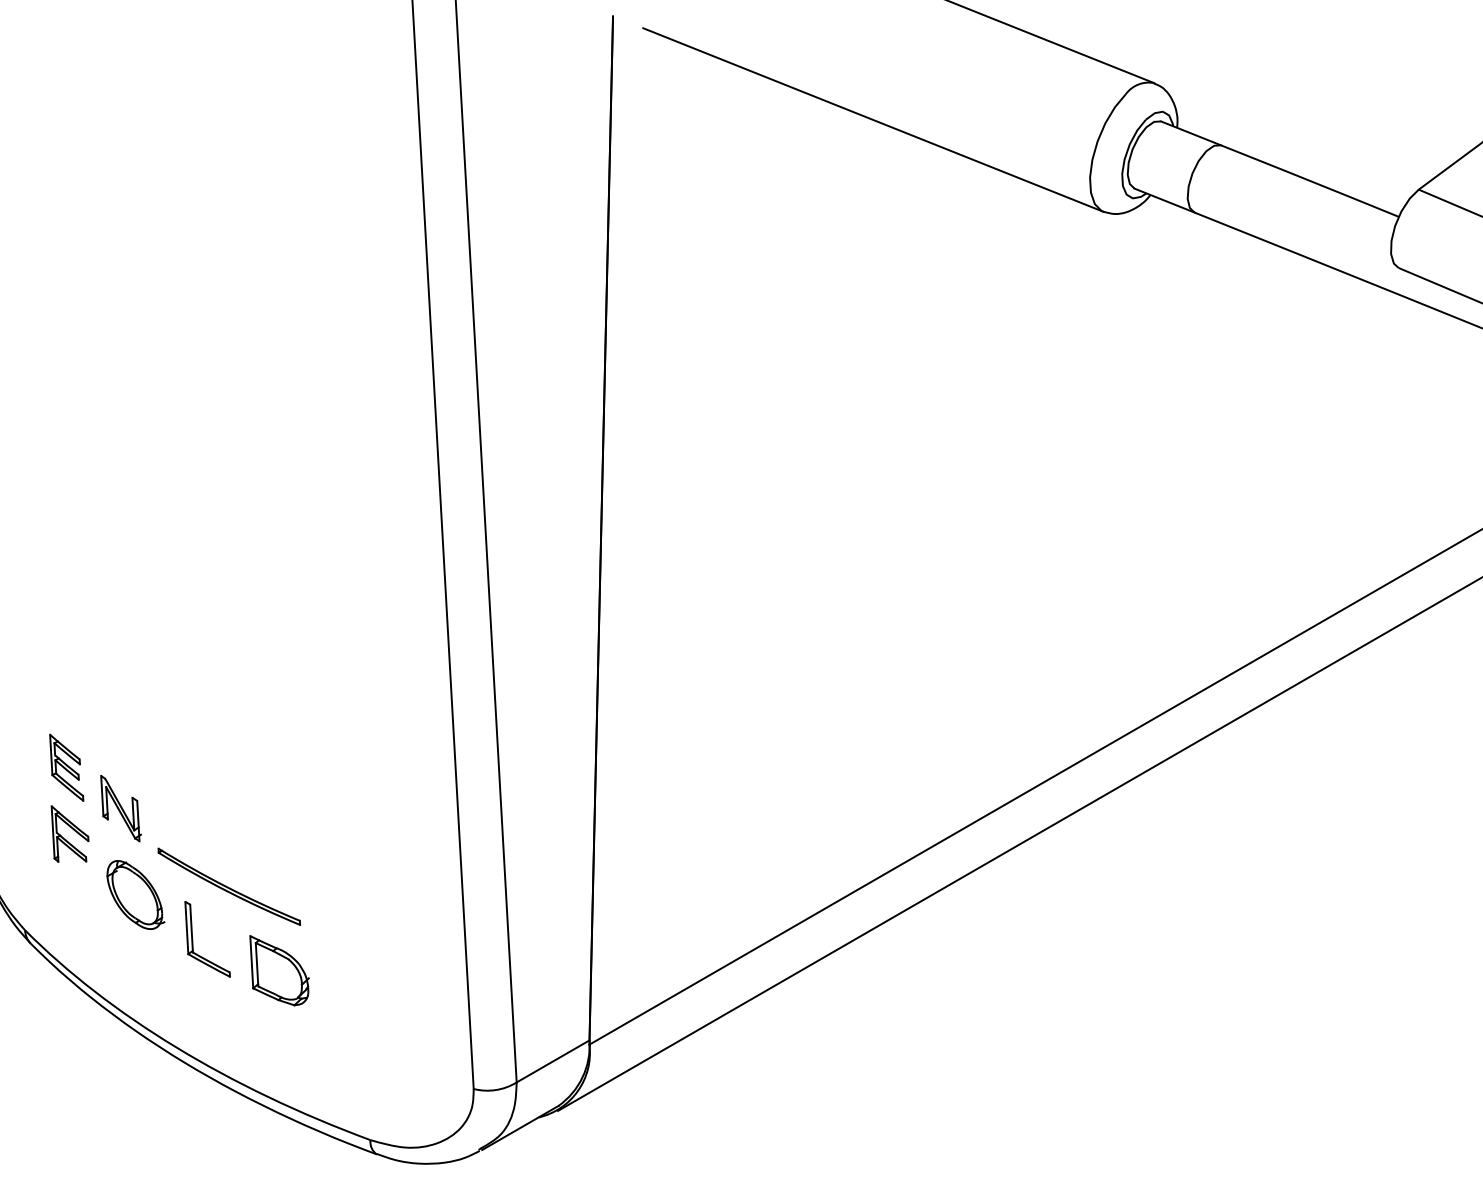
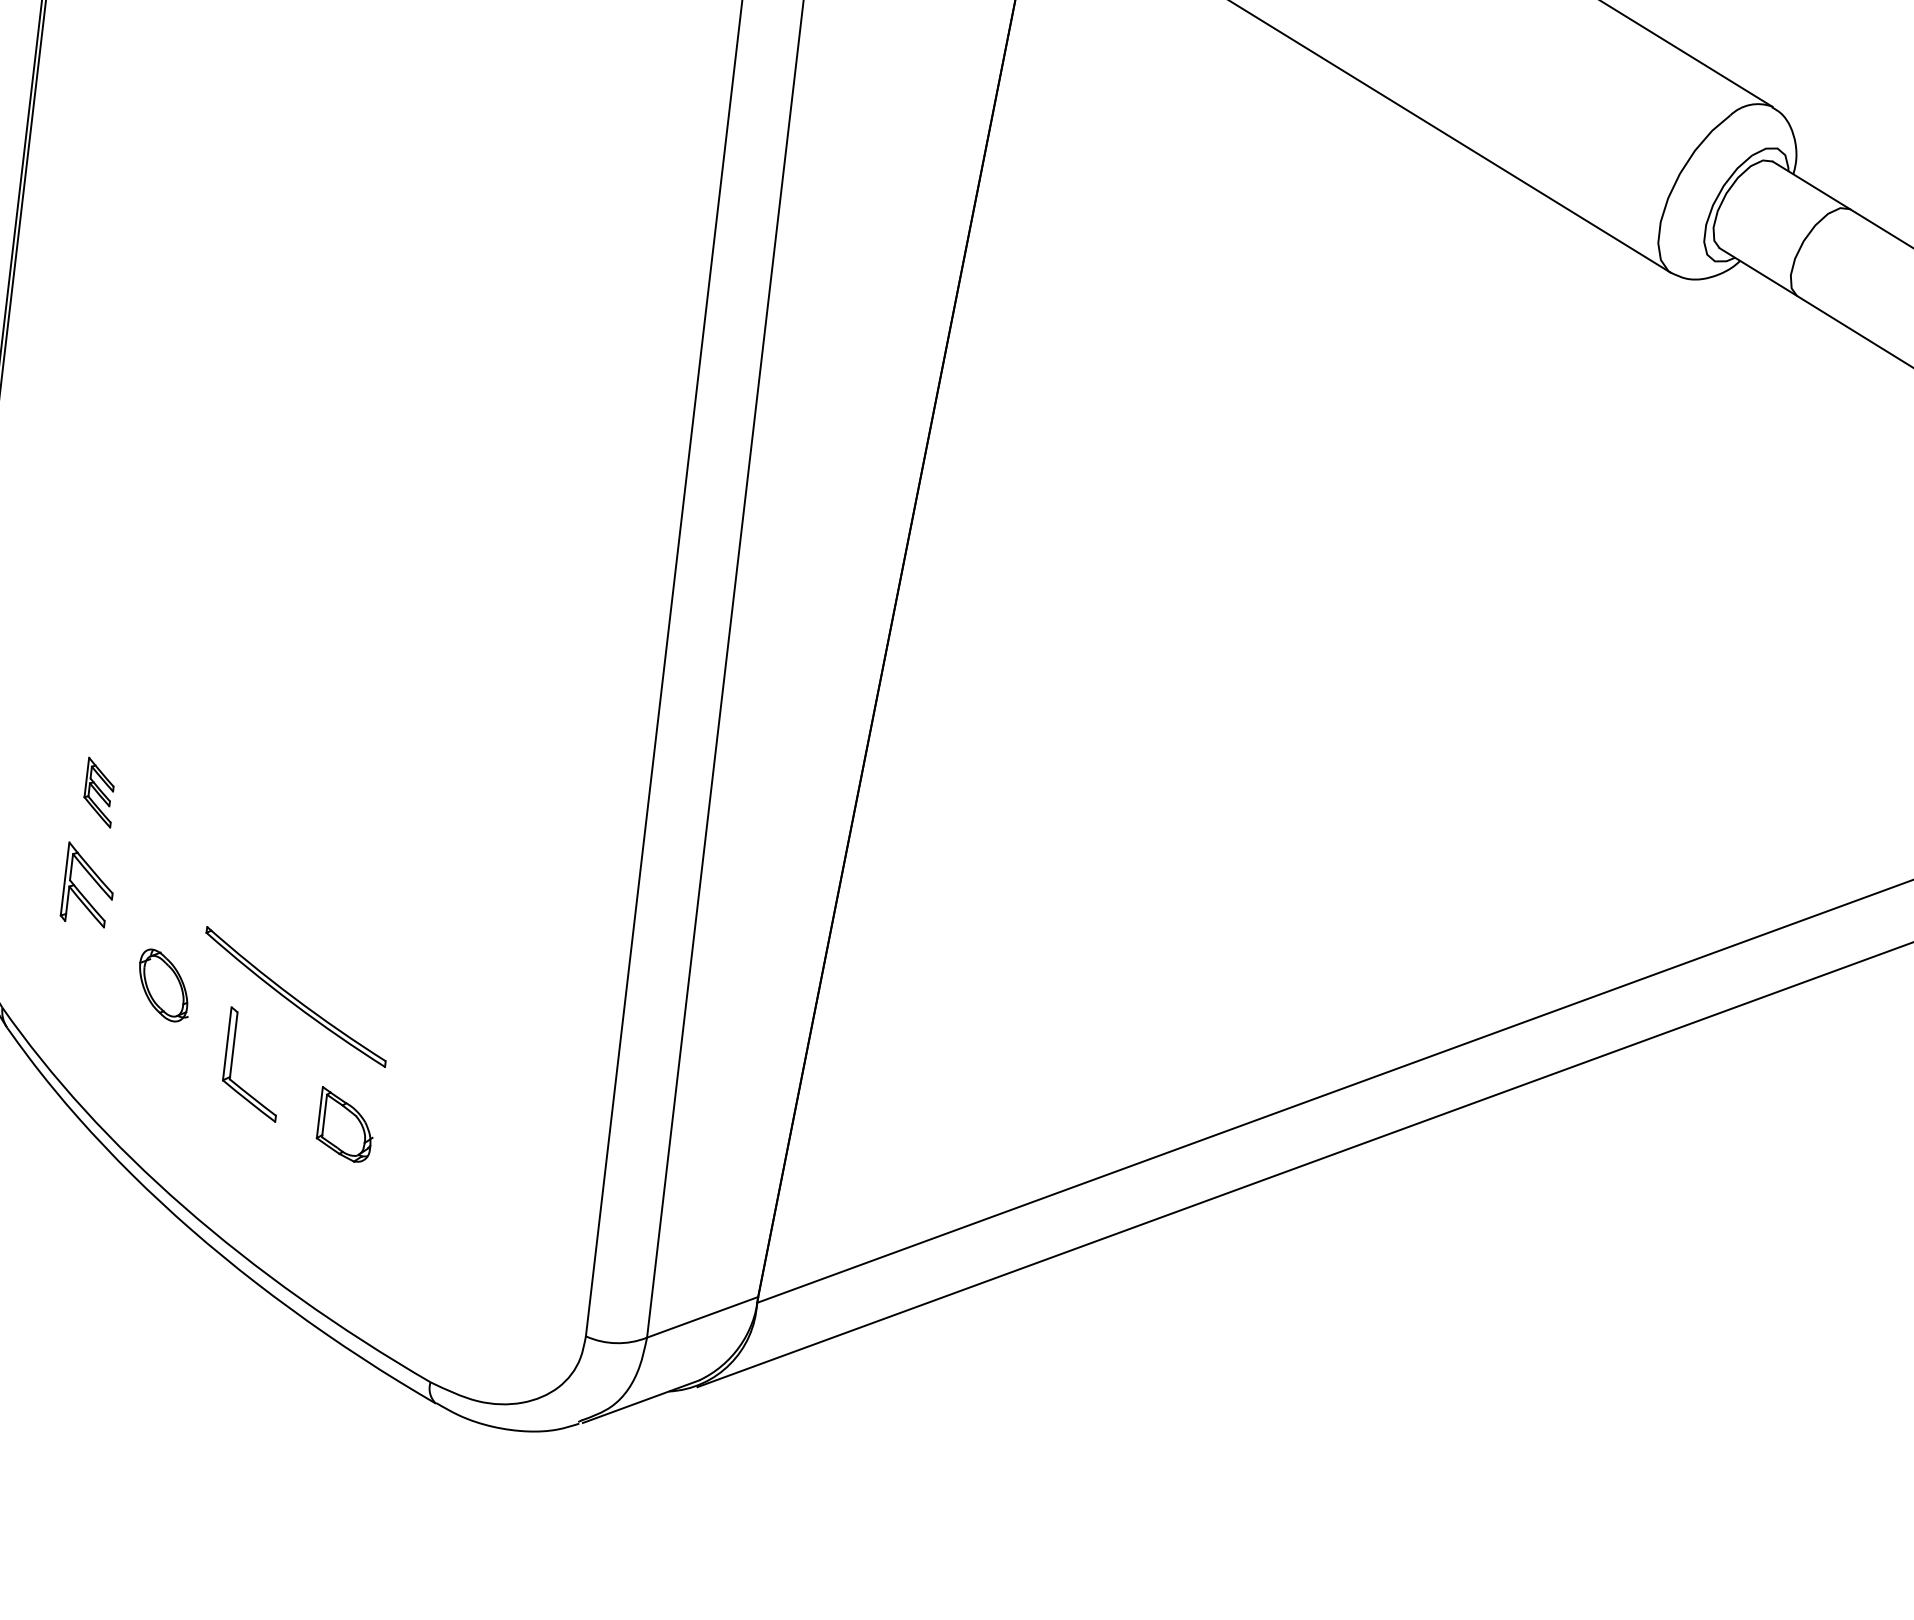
part: (66, 767) -> (99, 792), size x0.7
part: (120, 808) -> (164, 862), removed
part: (135, 894) -> (164, 984), size x0.7
part: (279, 970) -> (345, 1125), size x0.7

